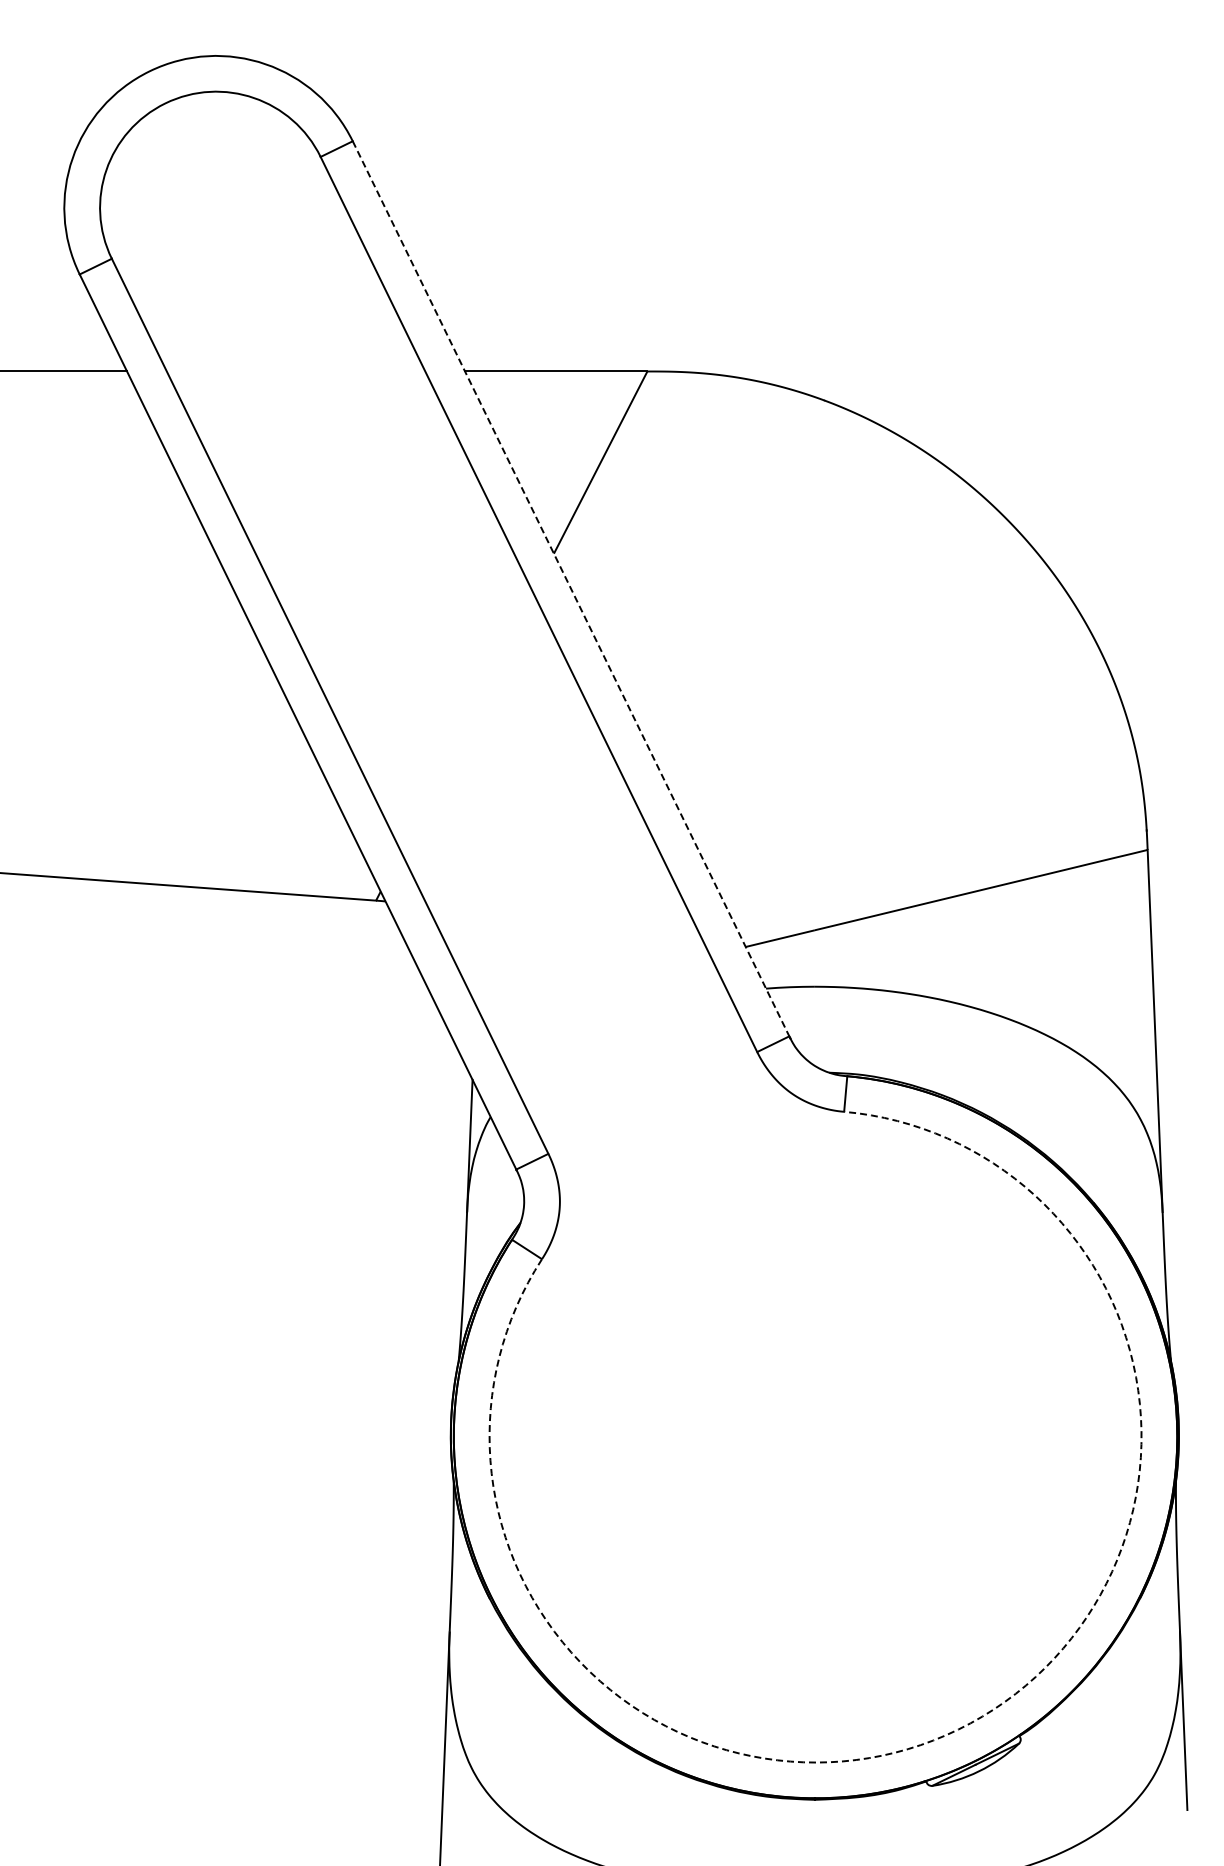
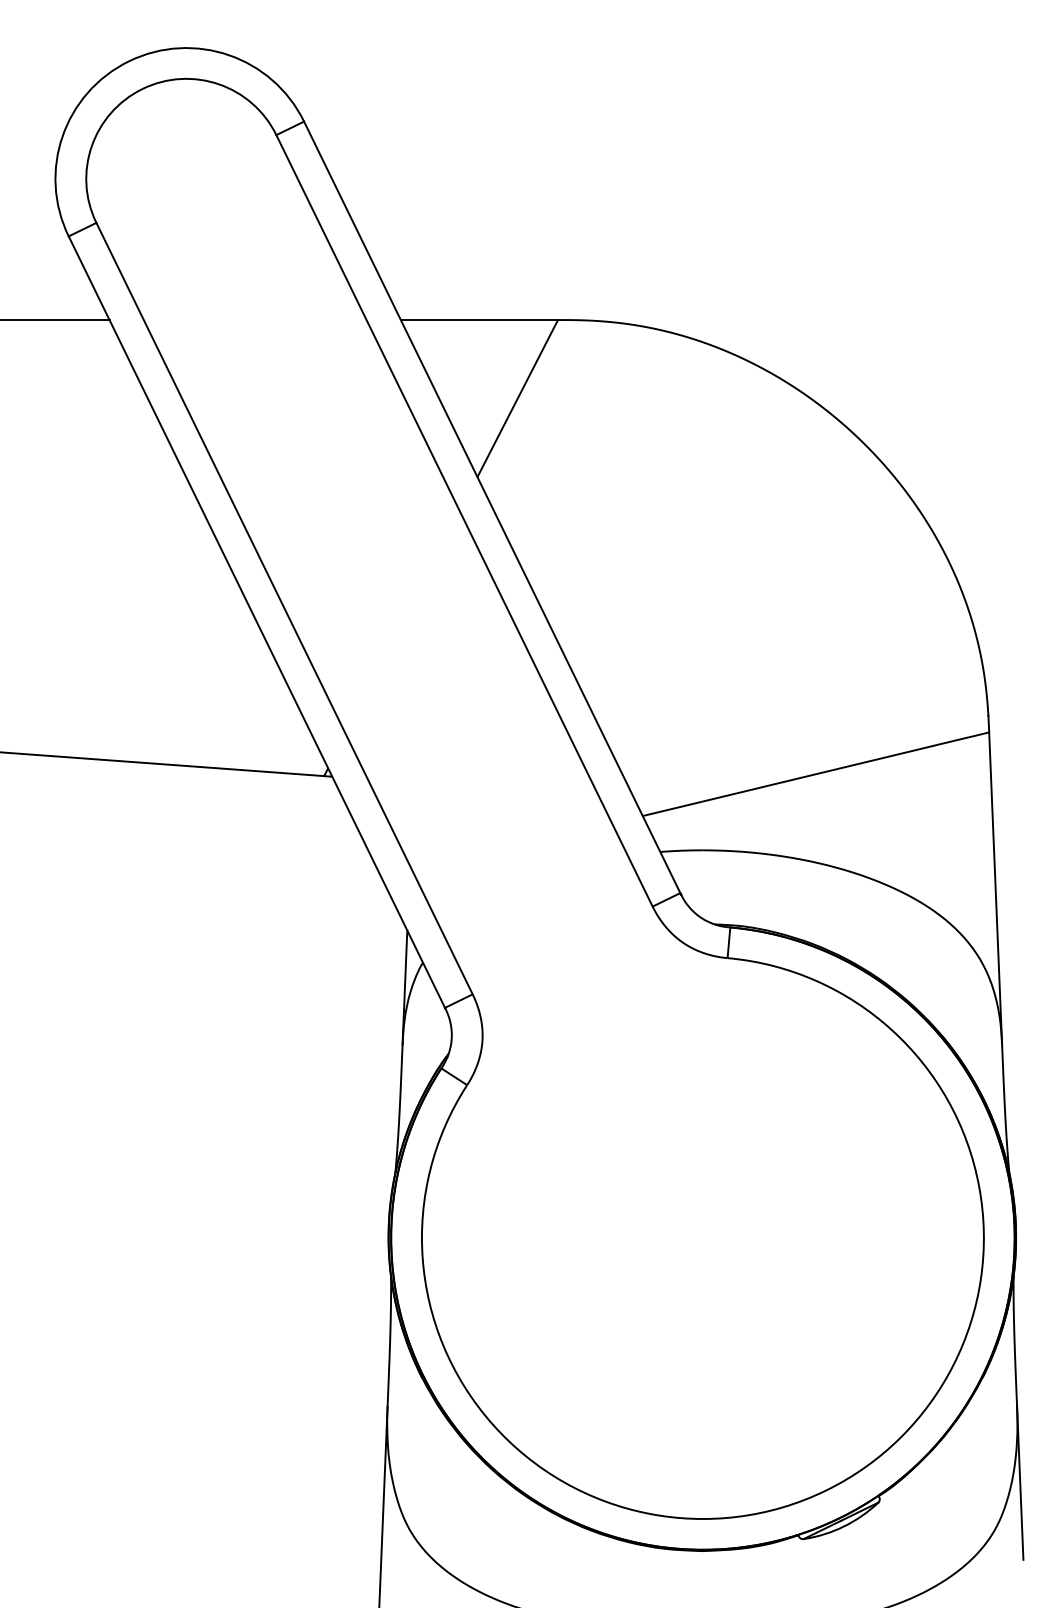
line: (571, 588) -> (492, 507), dashed -> solid
arc: (958, 1729) -> (826, 1490), dashed -> solid

